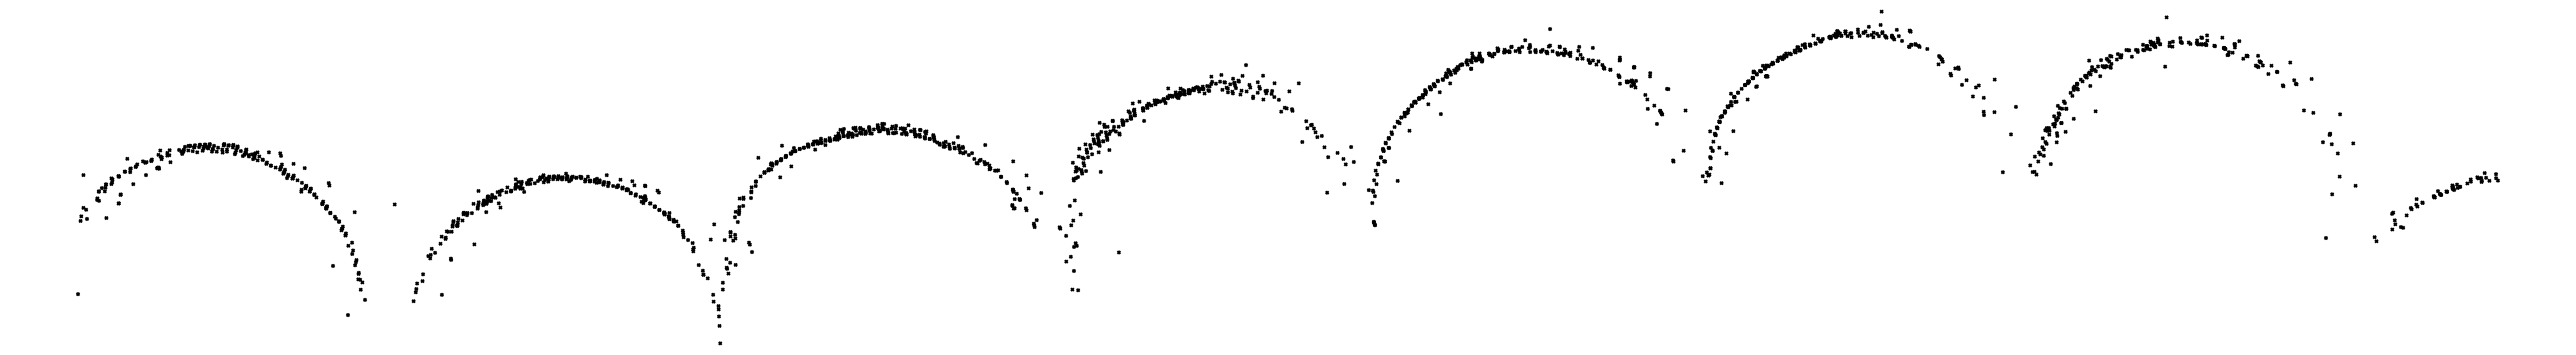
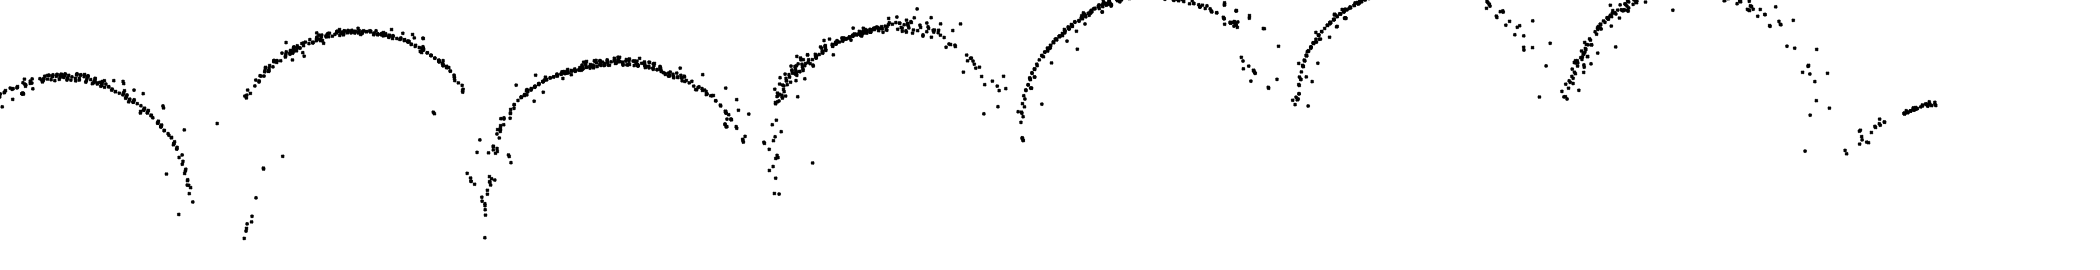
part: (1653, 109) -> (1248, 69), moved
part: (568, 183) -> (360, 36), moved
part: (2465, 185) -> (1919, 107), size x0.6
part: (417, 287) -> (247, 227), moved
part: (724, 292) -> (488, 195), size x0.7

